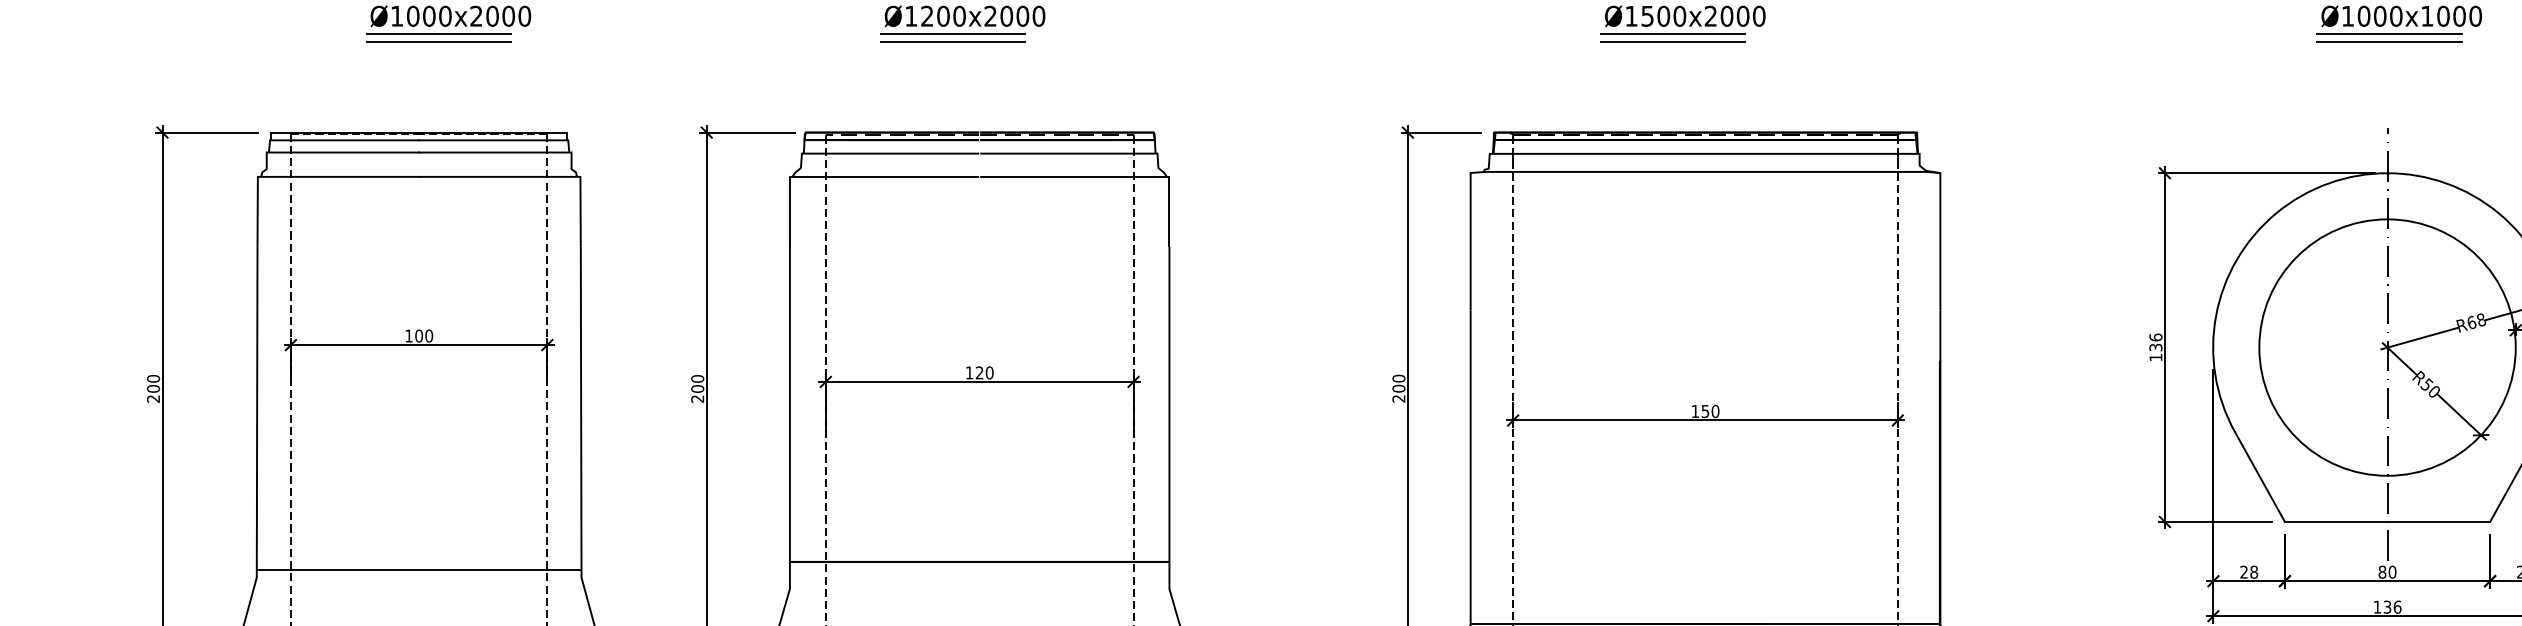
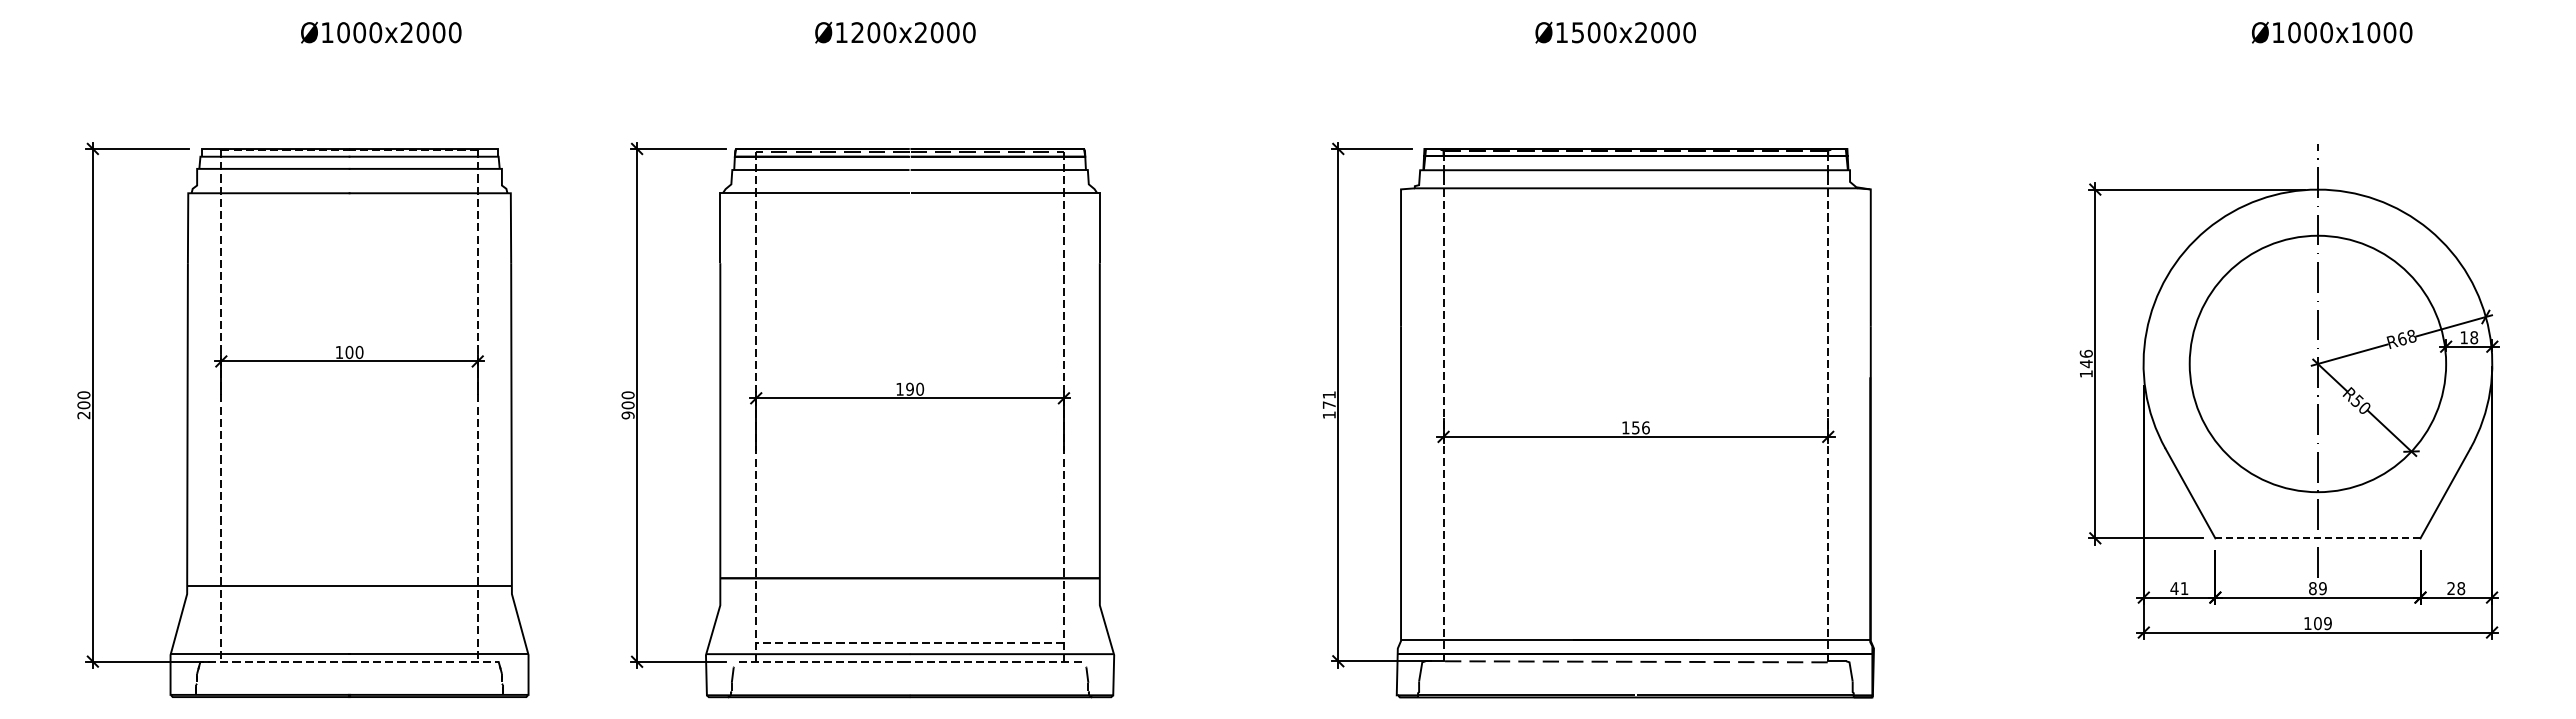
line: (438, 34) -> (368, 50), removed
line: (953, 34) -> (883, 50), removed
line: (1673, 34) -> (1603, 50), removed
line: (2389, 34) -> (2319, 50), removed
line: (438, 42) -> (368, 58), removed
line: (953, 42) -> (883, 58), removed
line: (1673, 42) -> (1603, 58), removed
line: (2389, 42) -> (2319, 58), removed
text: (2155, 347) -> (2085, 363), 136 -> 146
text: (979, 372) -> (909, 388), 120 -> 190
text: (1398, 388) -> (1328, 404), 200 -> 171
text: (697, 399) -> (627, 415), 200 -> 900
text: (1715, 411) -> (1645, 427), 150 -> 156
line: (2387, 522) -> (2317, 538), solid -> dashed
text: (2249, 572) -> (2179, 588), 28 -> 41
text: (2392, 572) -> (2322, 588), 80 -> 89
text: (2392, 607) -> (2322, 623), 136 -> 109

